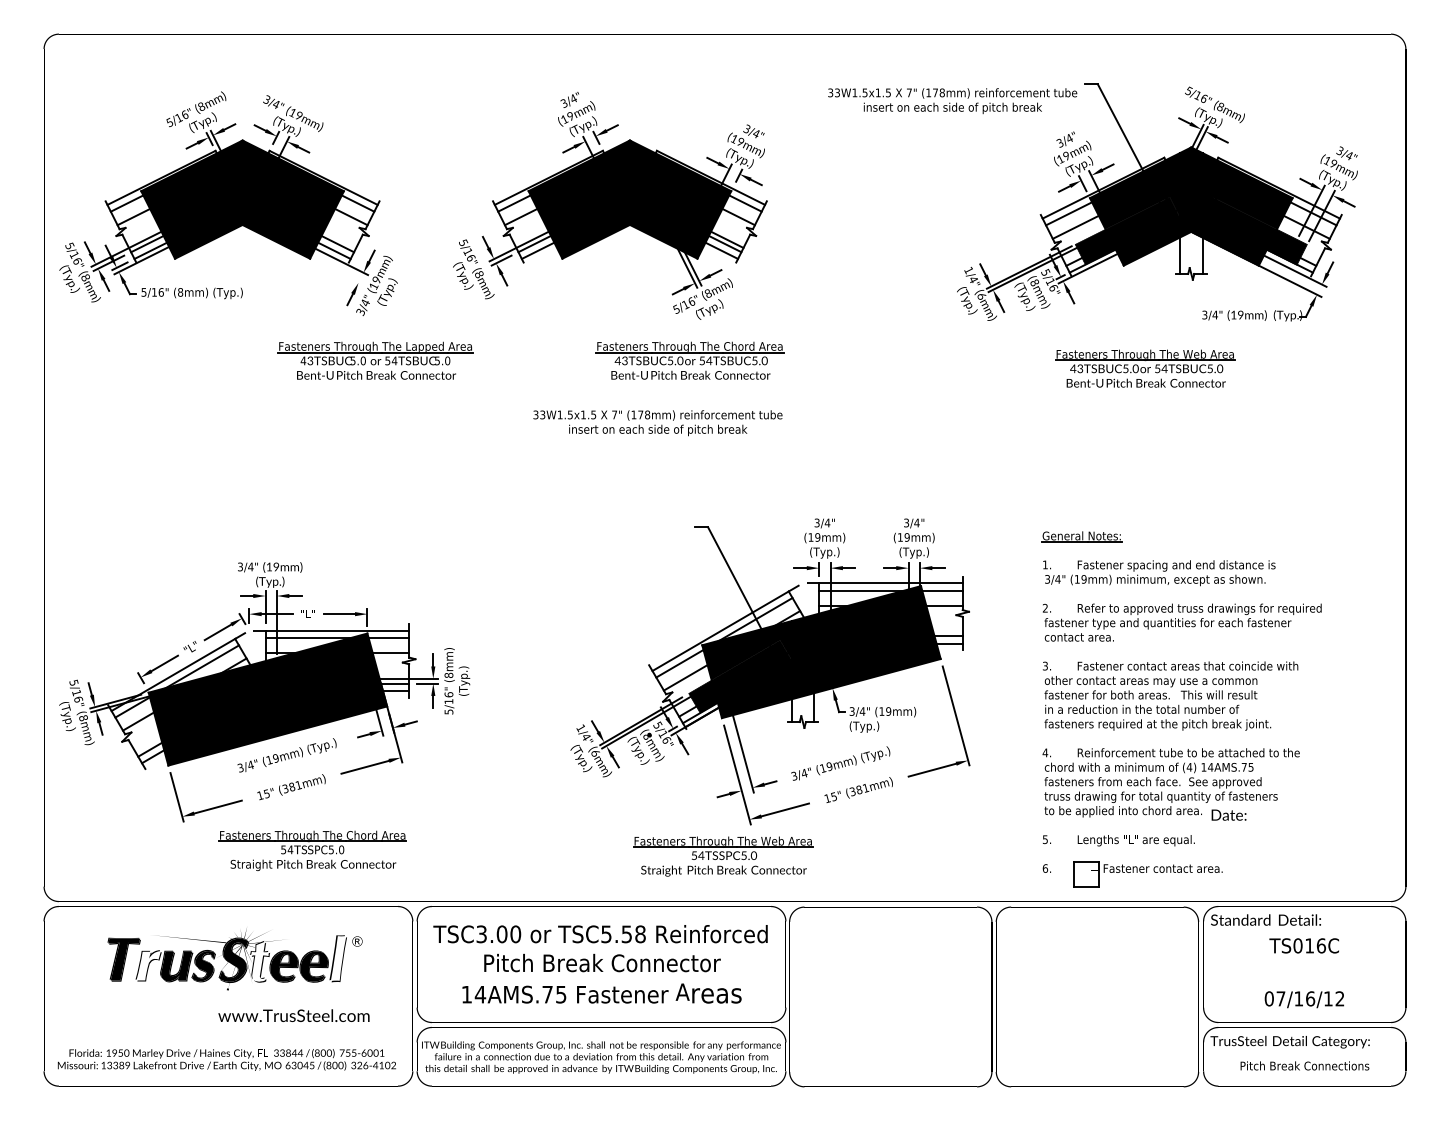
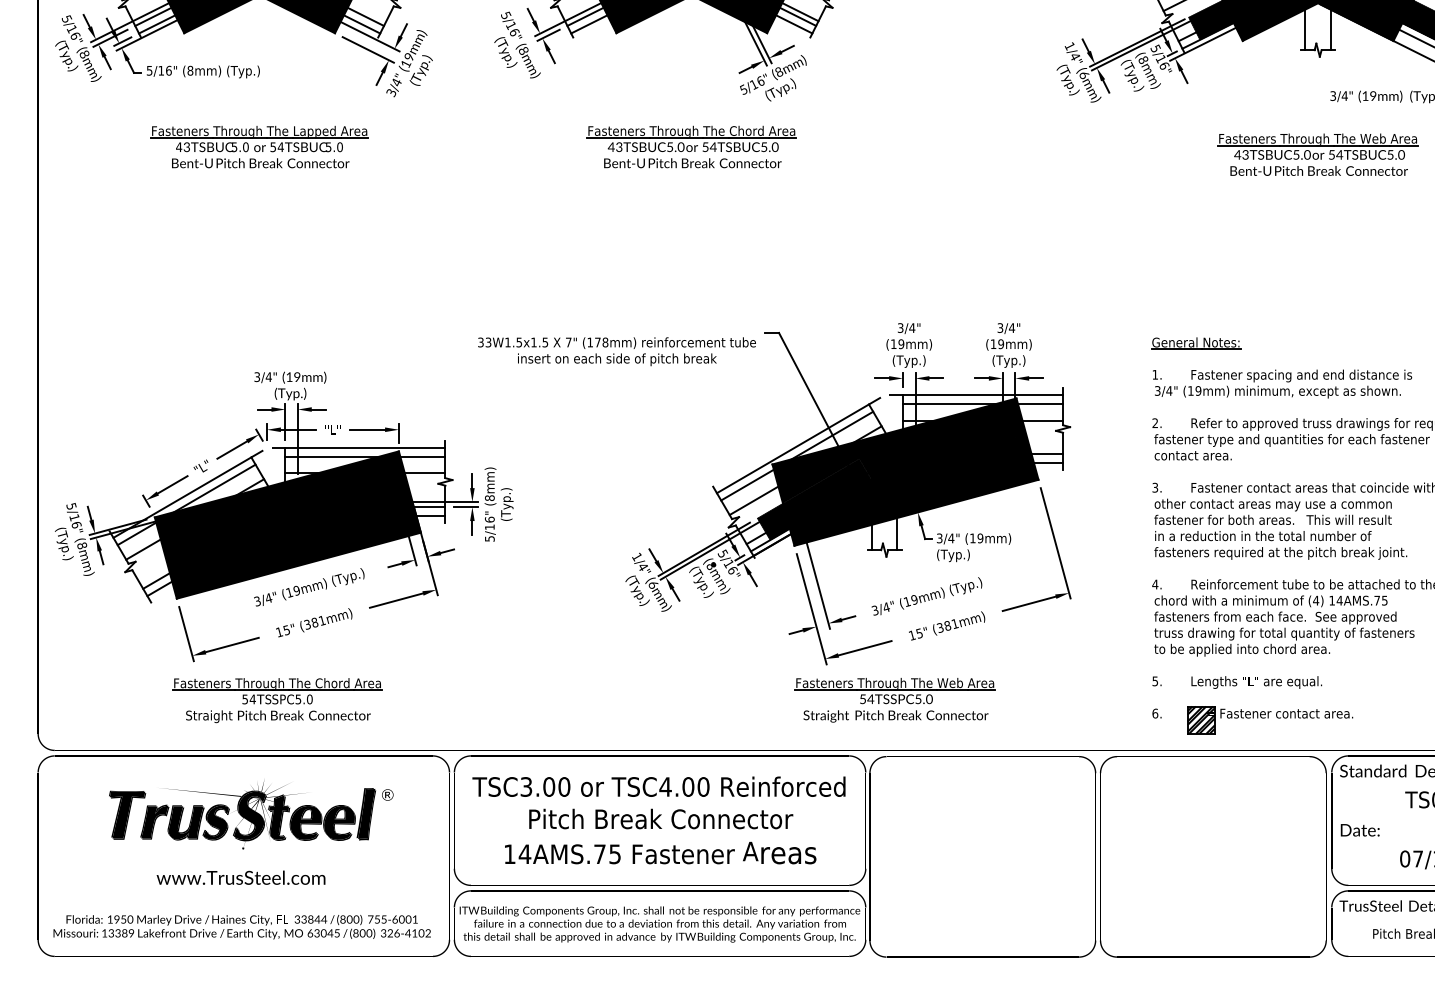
line: (339, 273) -> (367, 49), added
part: (375, 360) -> (259, 146), moved
part: (689, 360) -> (691, 146), moved
part: (1145, 368) -> (1318, 154), moved
text: (657, 423) -> (616, 352), moved
text: (1228, 814) -> (1359, 829), moved
part: (312, 850) -> (277, 700), moved
part: (723, 856) -> (895, 700), moved
hatch: (1086, 874) -> (1201, 720), added
text: (622, 934) -> (683, 787), TSC5.58 -> TSC4.00
fill: (338, 958) -> (366, 813), added
fill: (259, 961) -> (278, 817), added
fill: (148, 965) -> (154, 821), added
text: (293, 1015) -> (240, 877), moved

